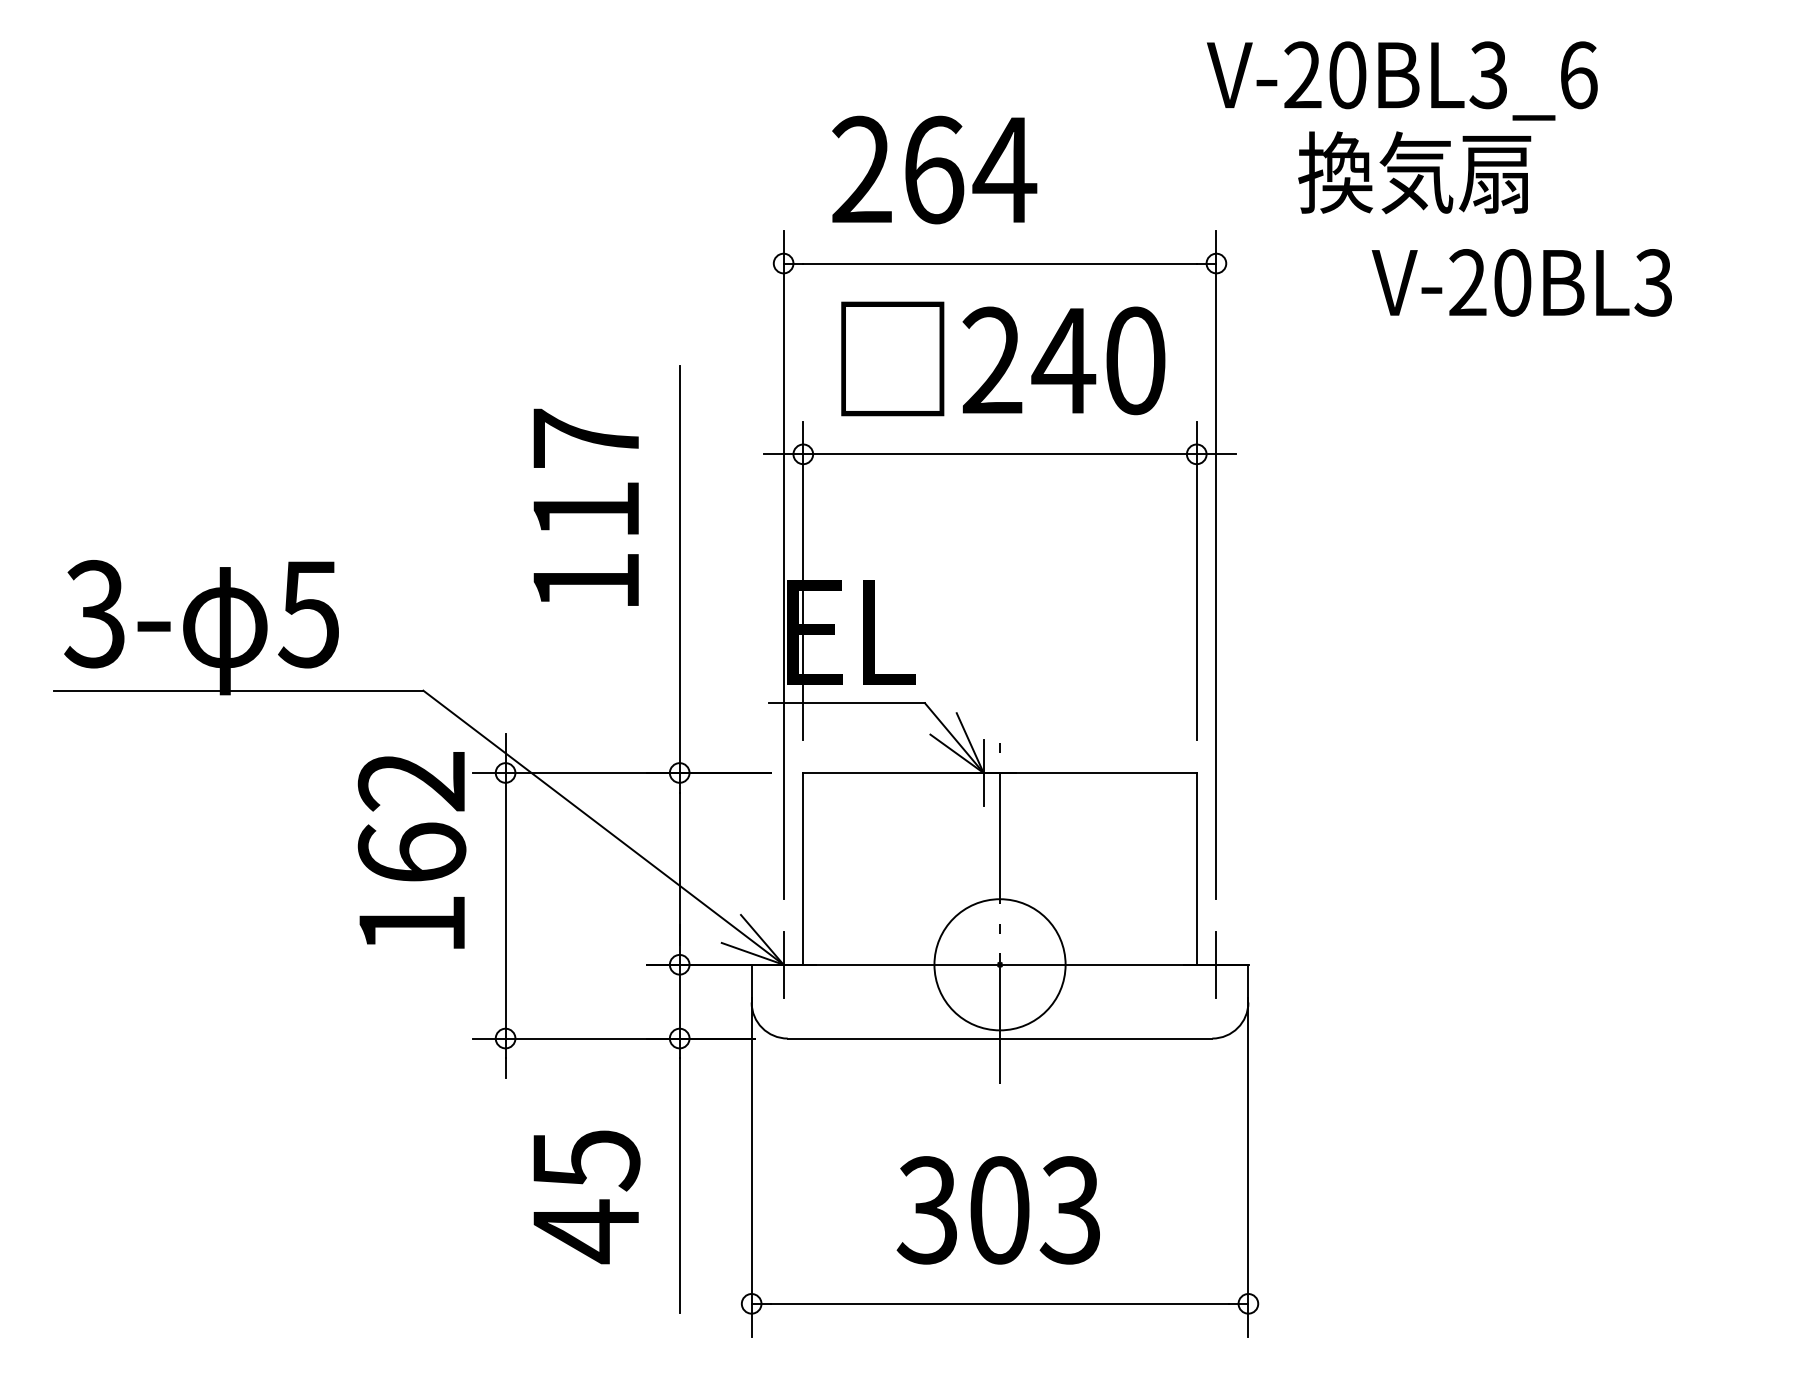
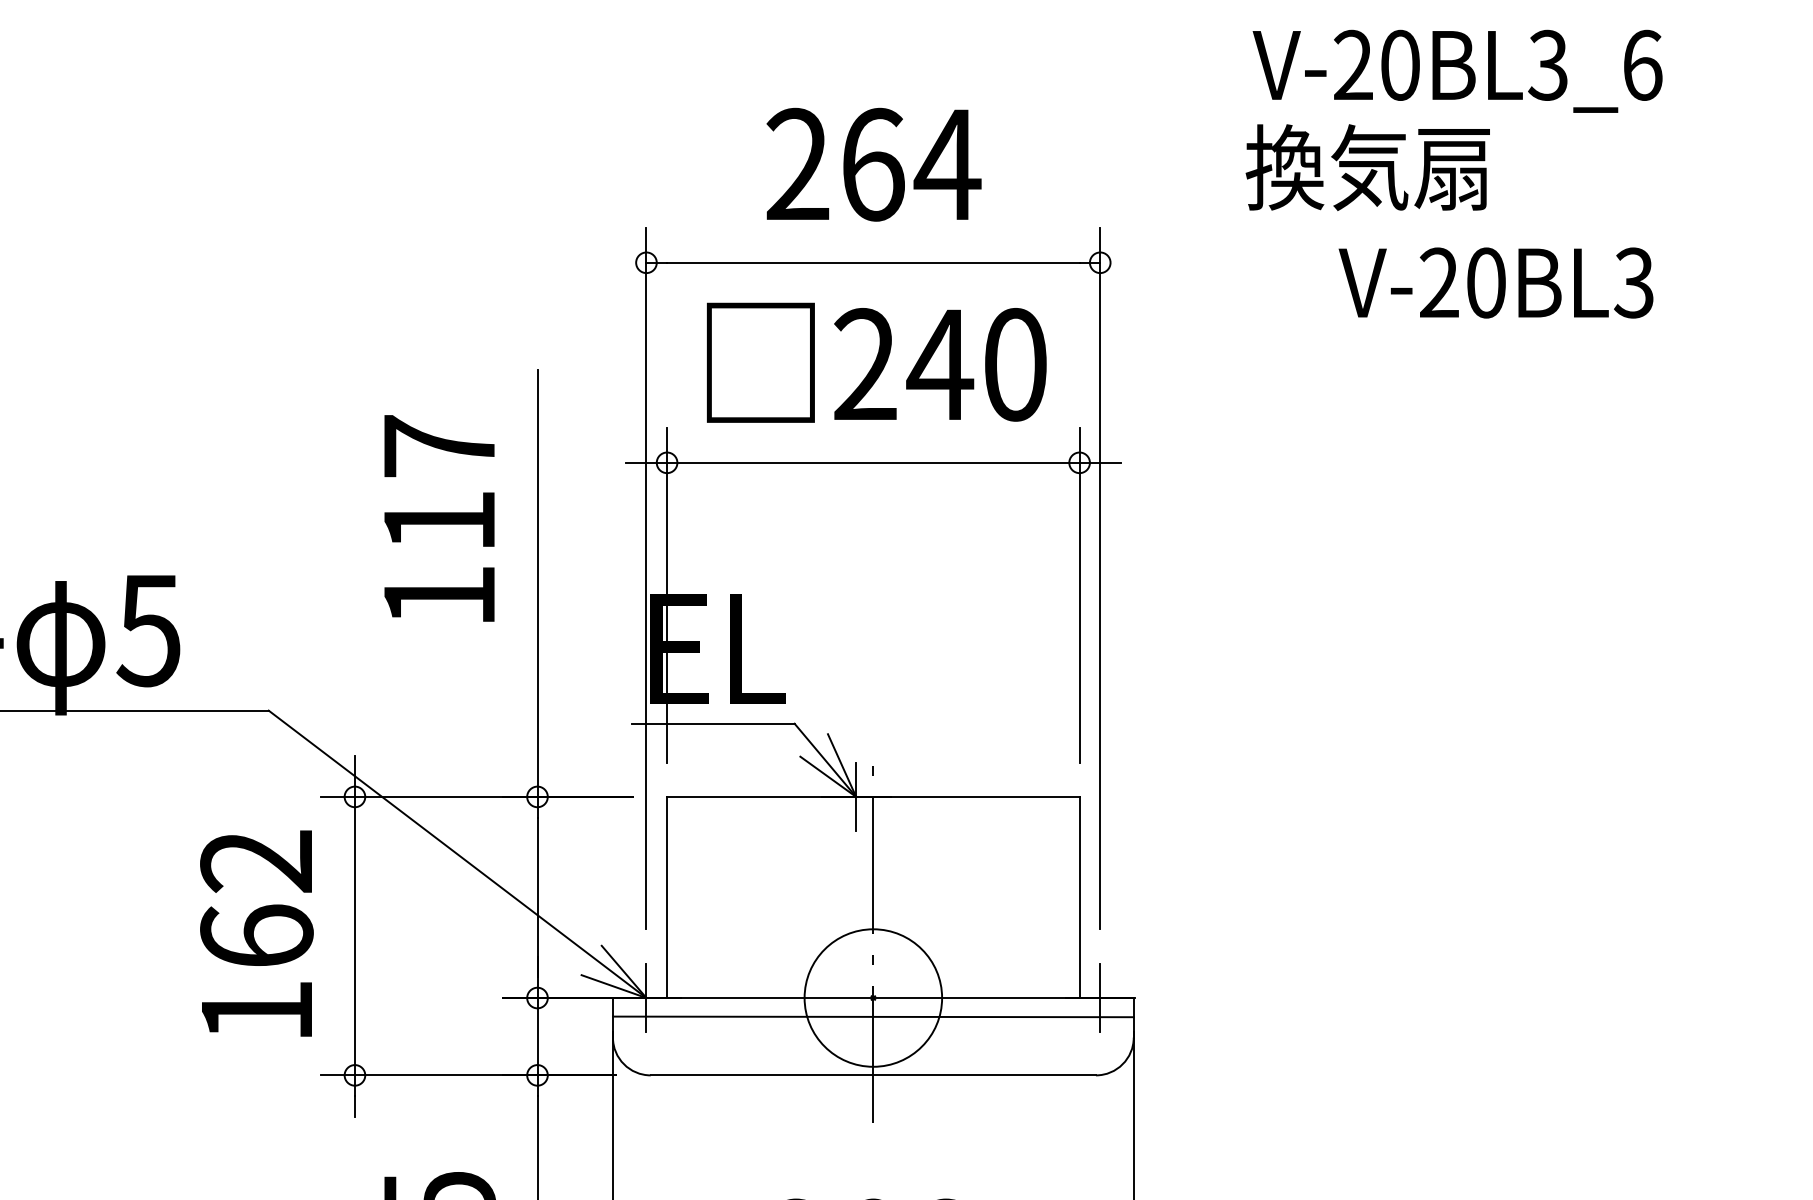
text: (1402, 80) -> (1457, 70), moved
text: (934, 169) -> (873, 164), moved
text: (1414, 172) -> (1367, 167), moved
text: (1521, 282) -> (1495, 282), moved
text: (411, 850) -> (256, 933), moved
line: (999, 982) -> (872, 1016), added

